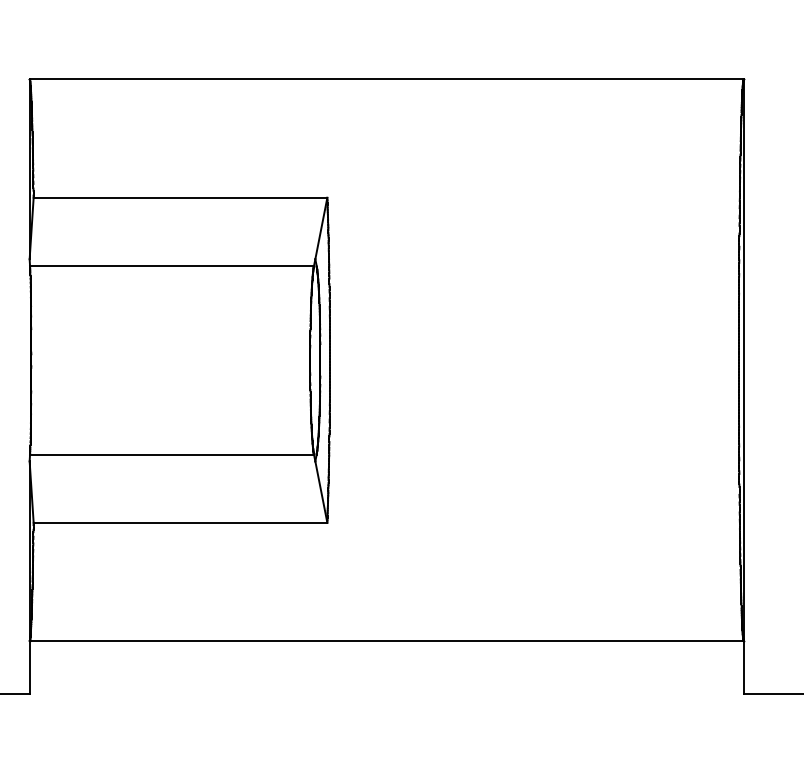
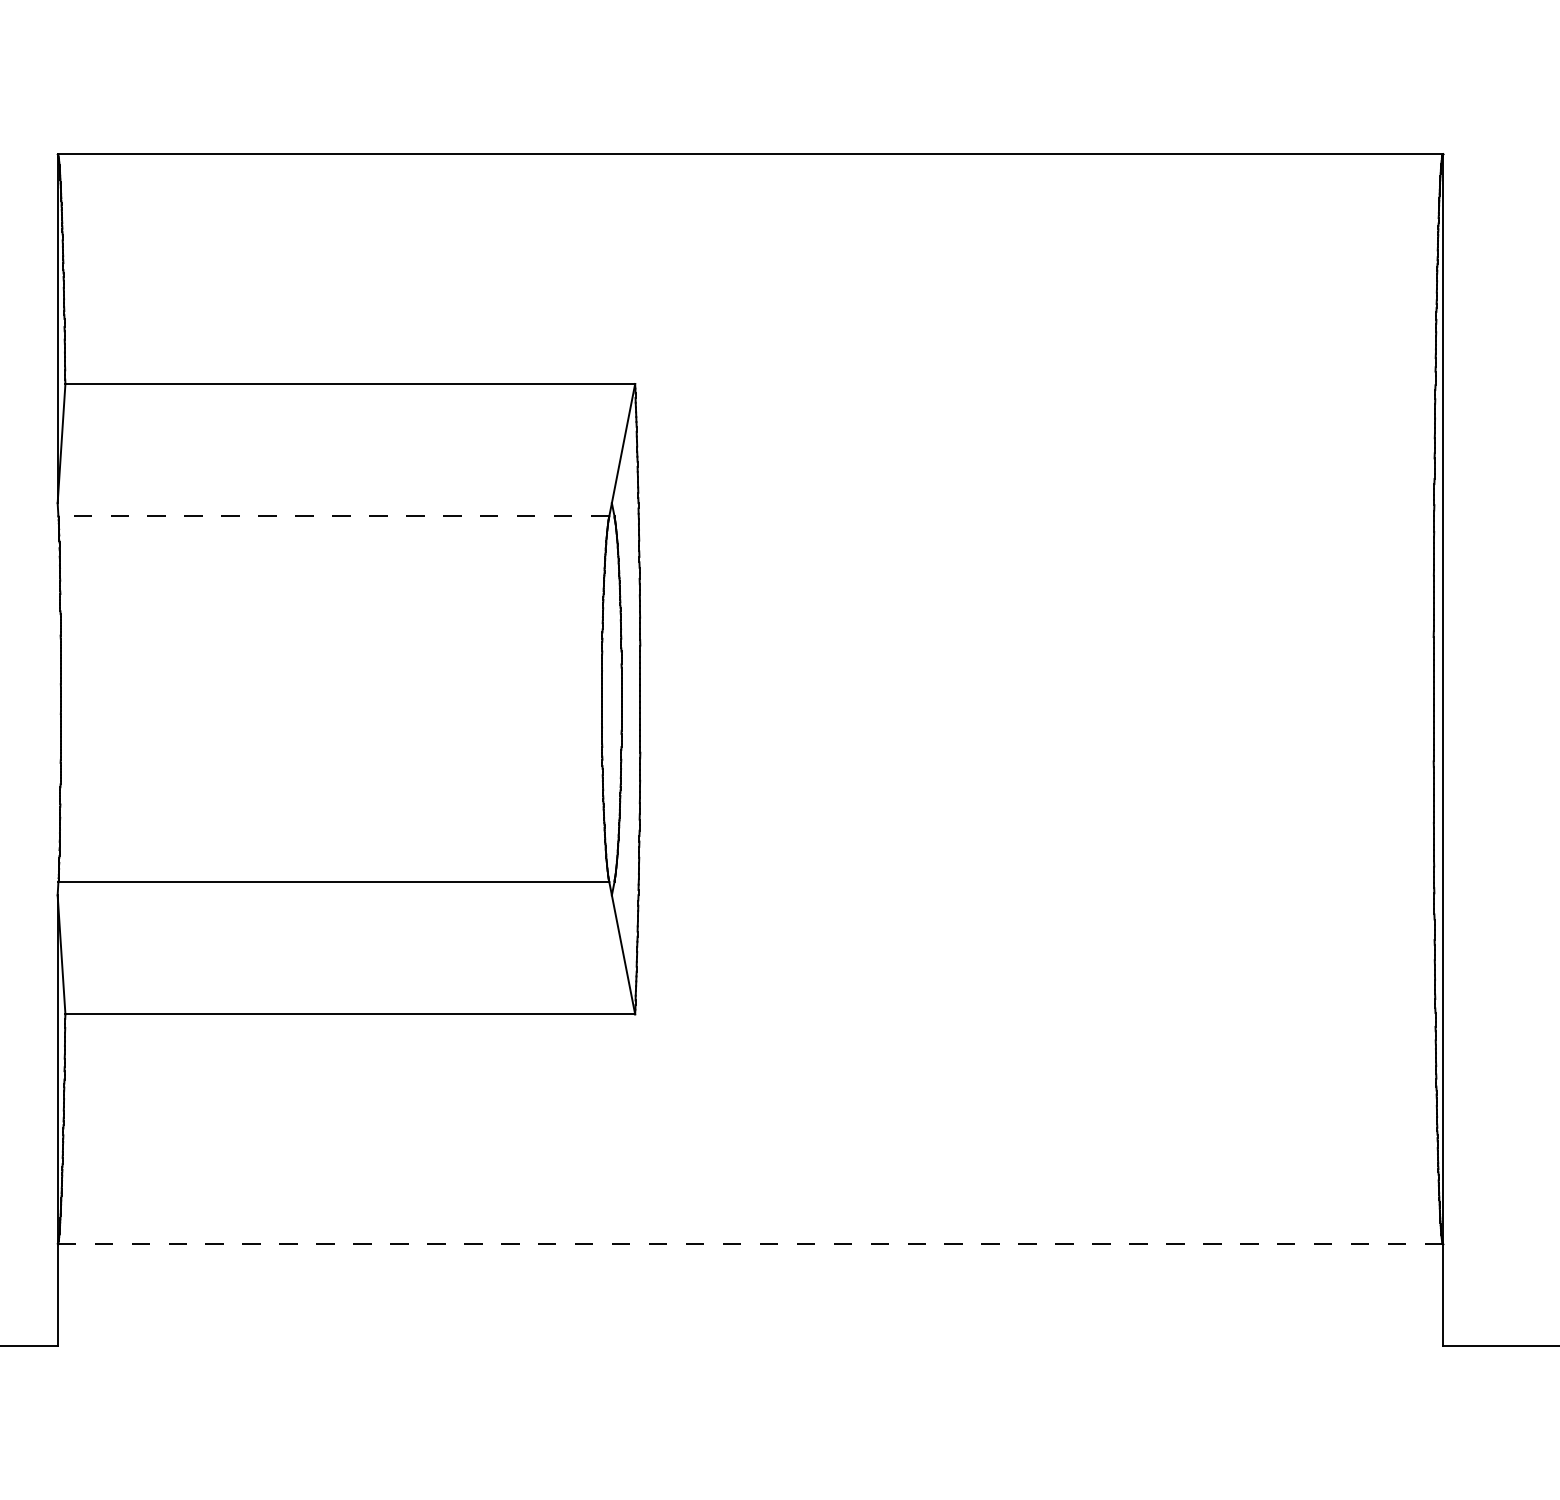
line: (172, 266) -> (334, 517), solid -> dashed
line: (386, 641) -> (749, 1244), solid -> dashed

